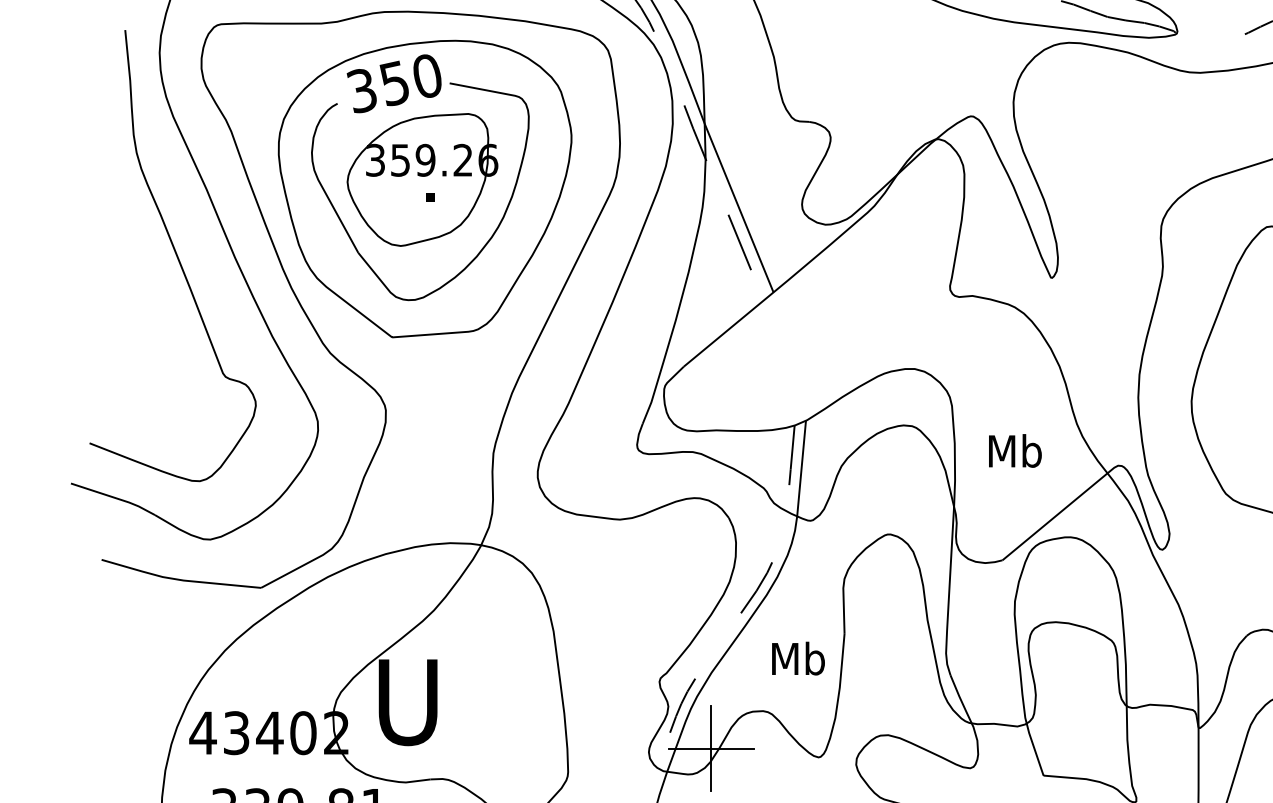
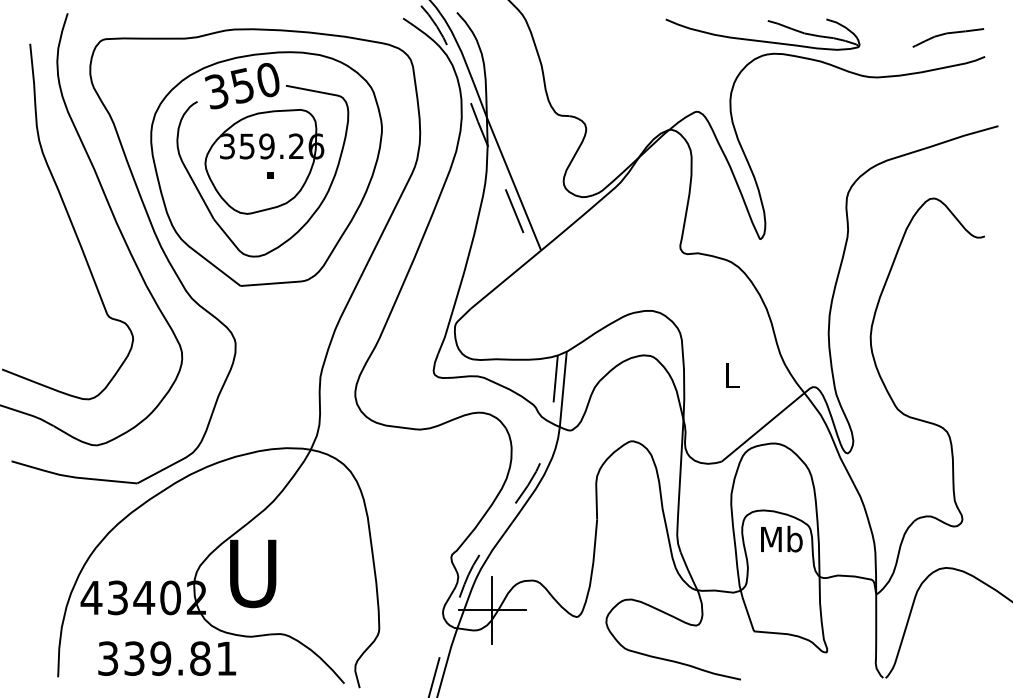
text: (1014, 450) -> (731, 375), Mb -> L
text: (798, 657) -> (781, 538), moved

